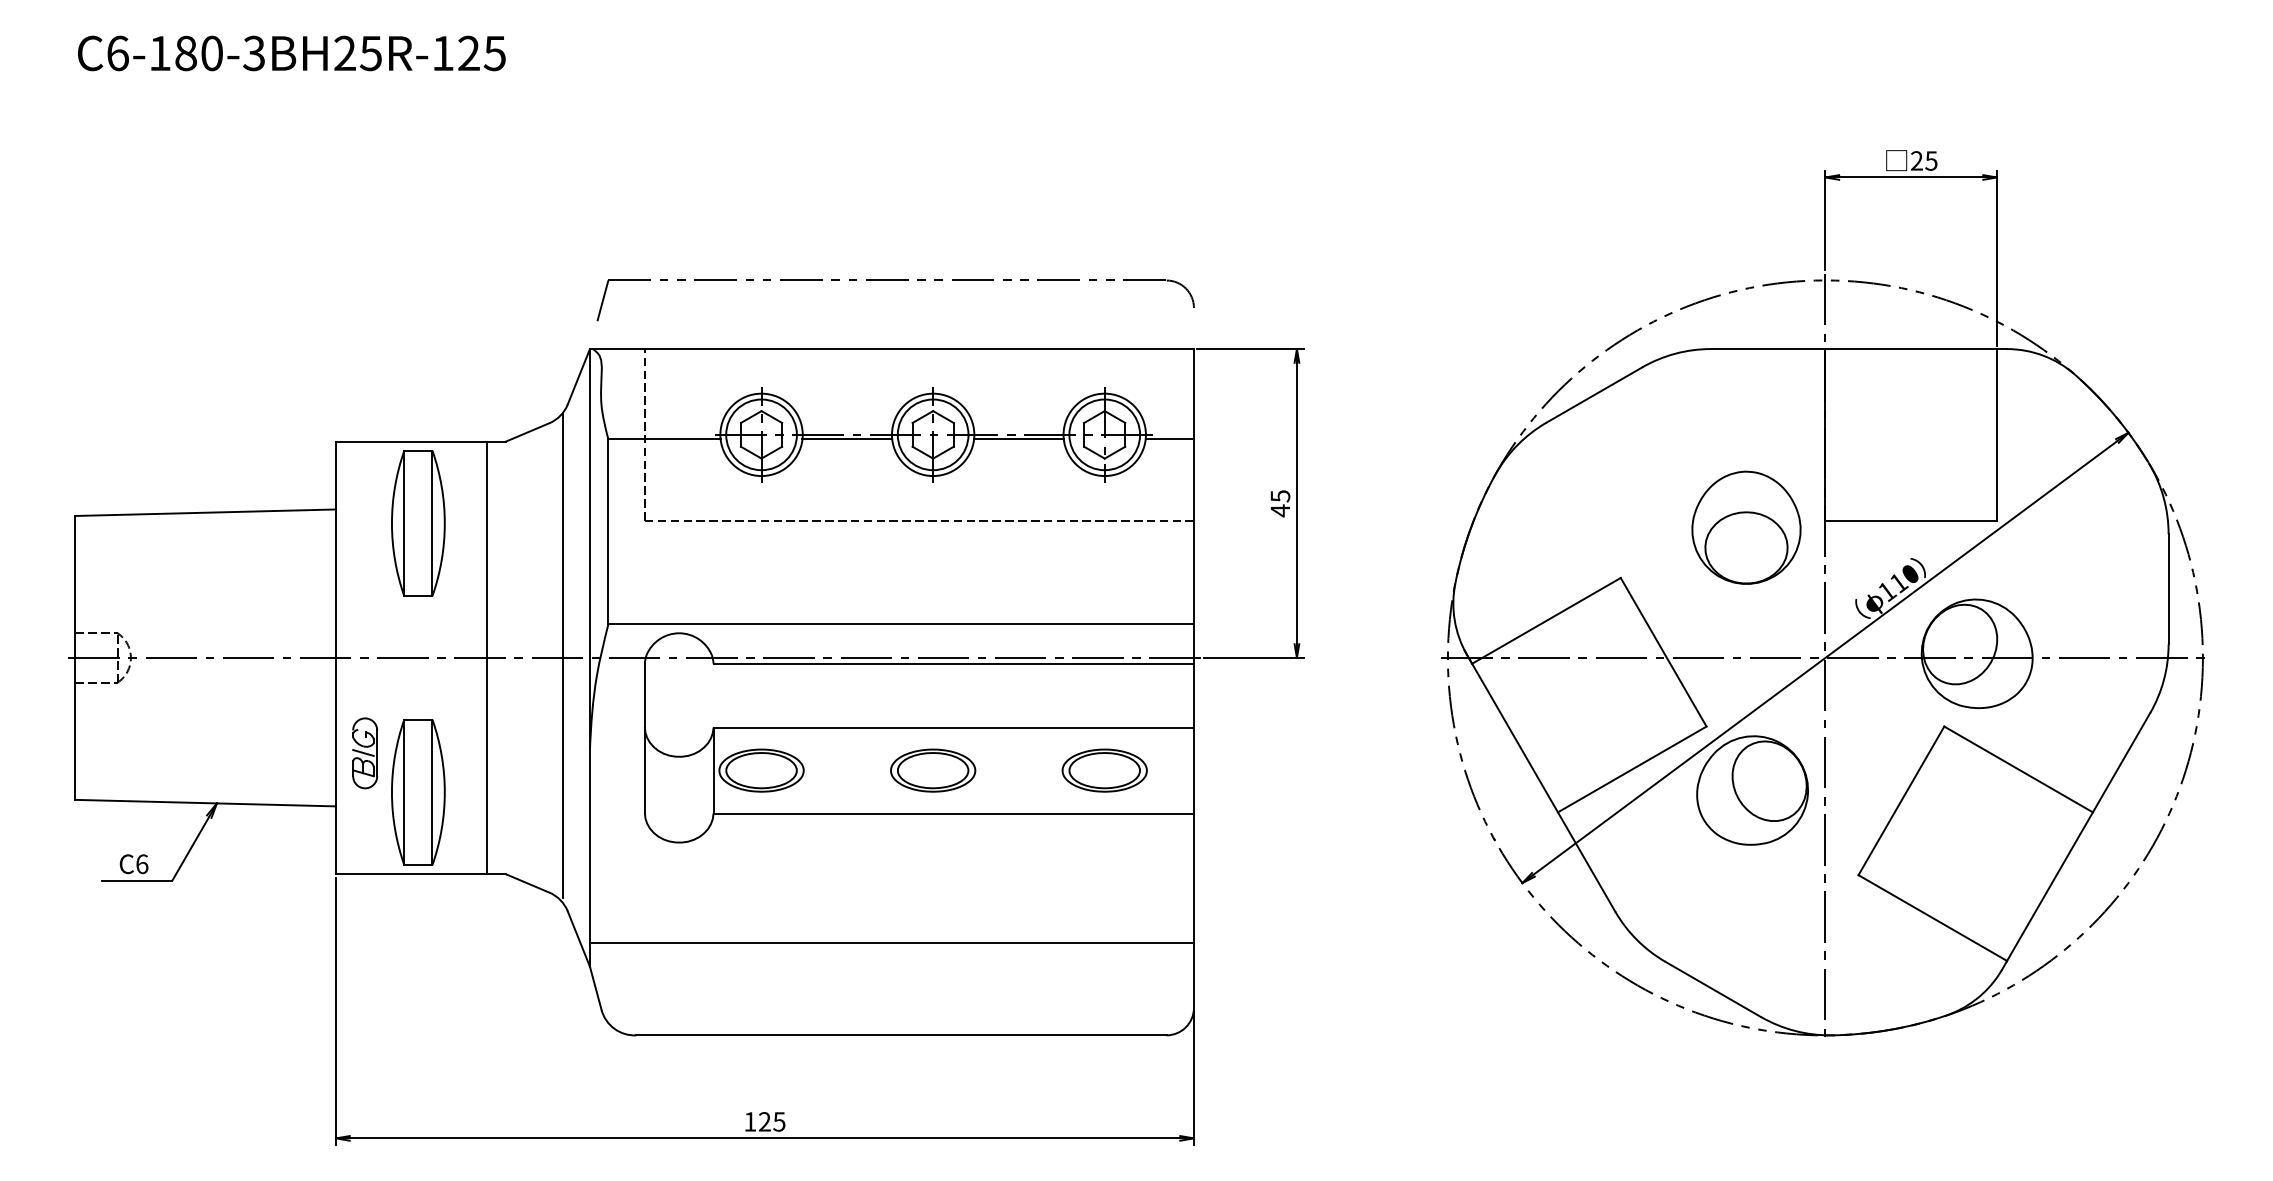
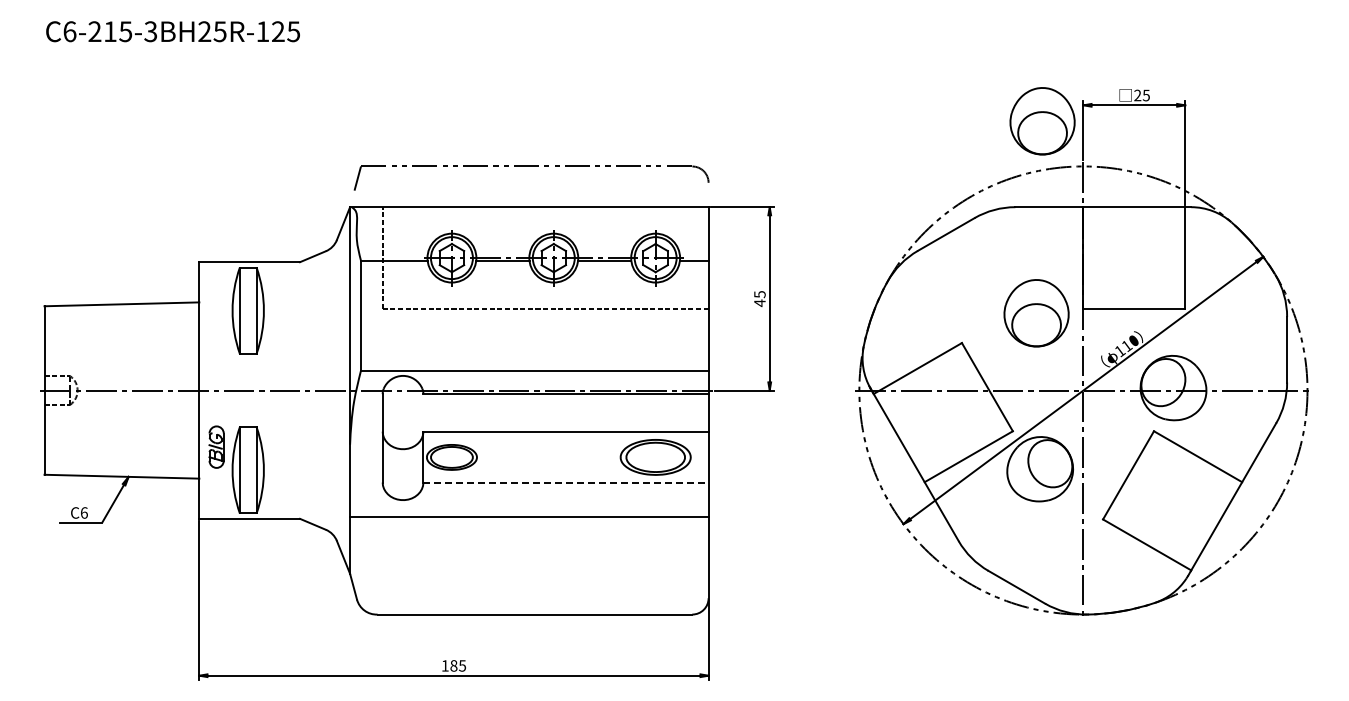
text: (186, 53) -> (110, 31), C6-180-3BH25R-125 -> C6-215-3BH25R-125
part: (1756, 204) -> (1042, 121), added
line: (562, 656) -> (333, 389), removed
line: (486, 657) -> (288, 390), removed
part: (932, 770) -> (553, 457), removed
part: (1104, 770) -> (655, 457), size x1.4
line: (954, 812) -> (566, 482), solid -> dashed
line: (892, 944) -> (529, 517), moved
text: (764, 1121) -> (453, 665), 125 -> 185

